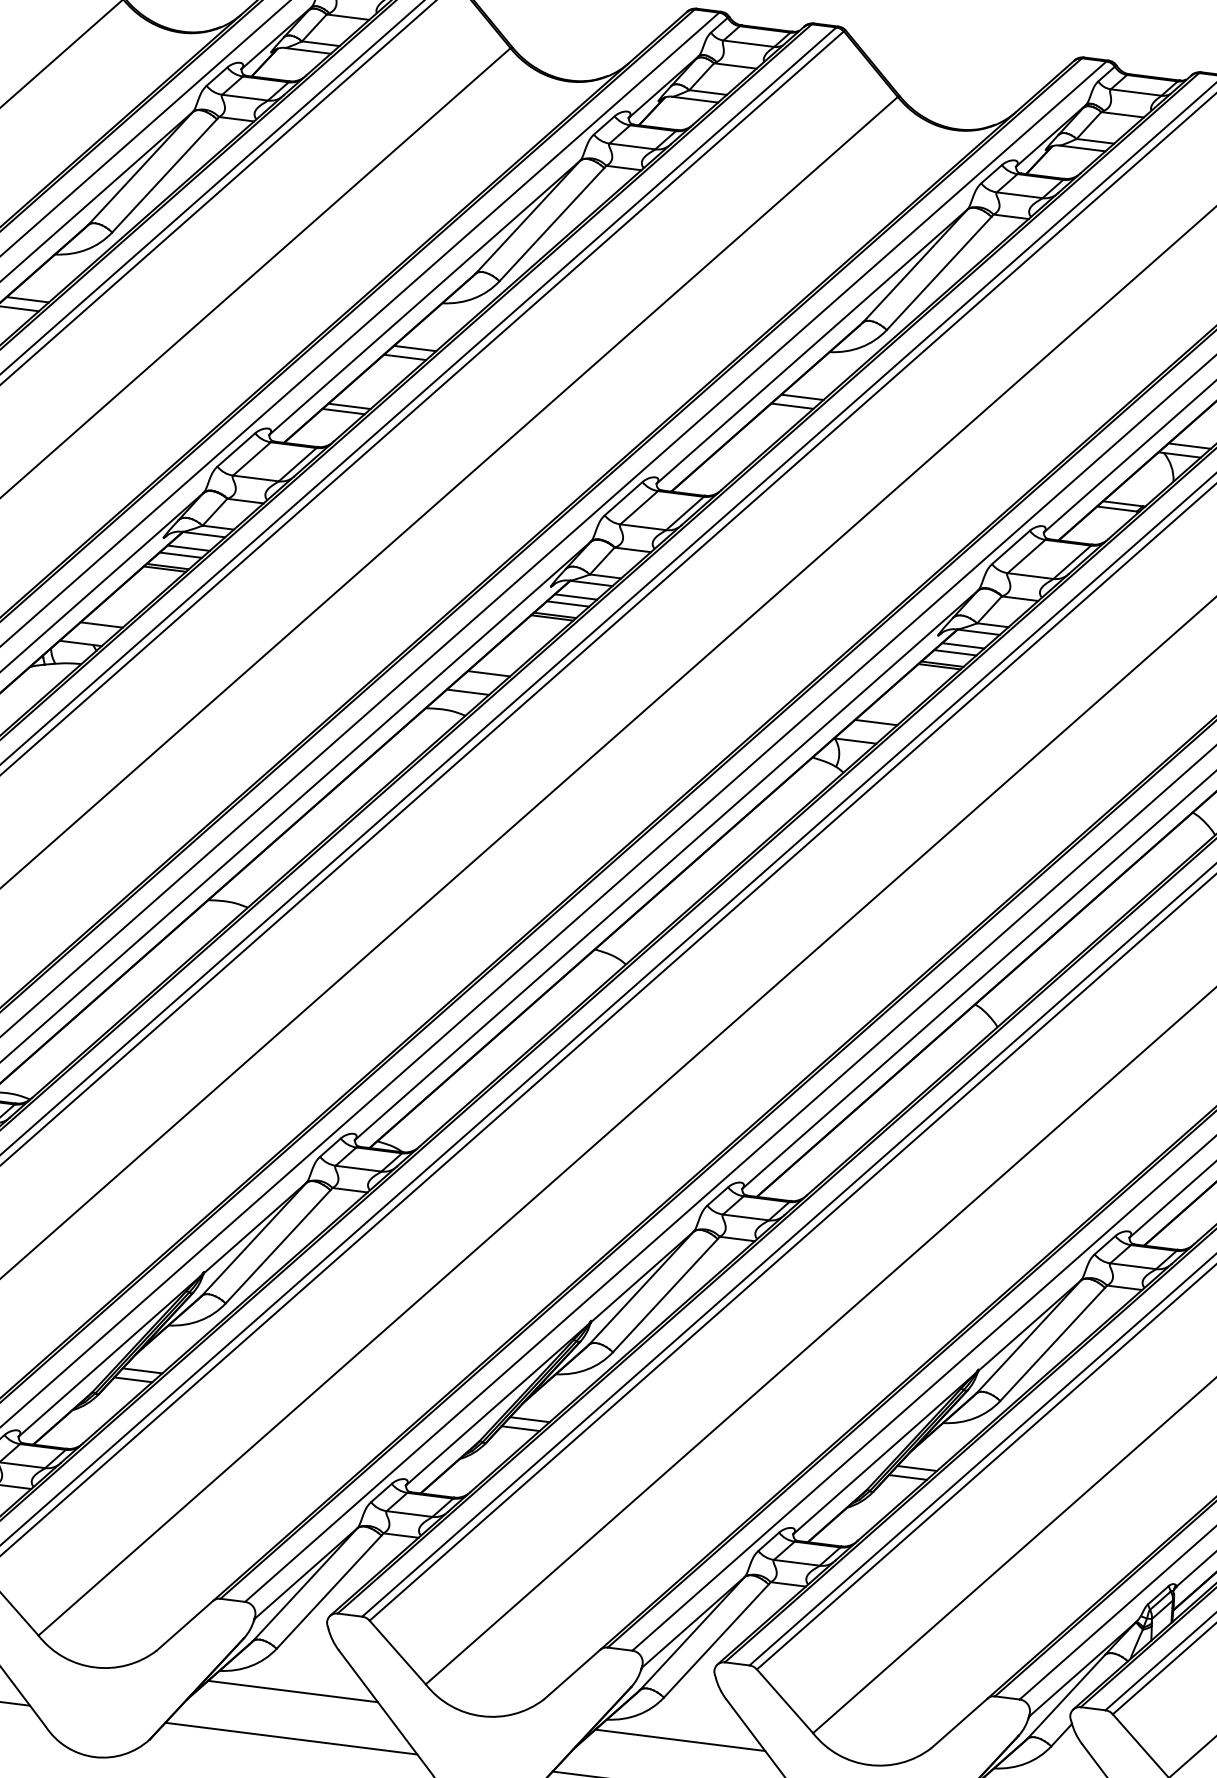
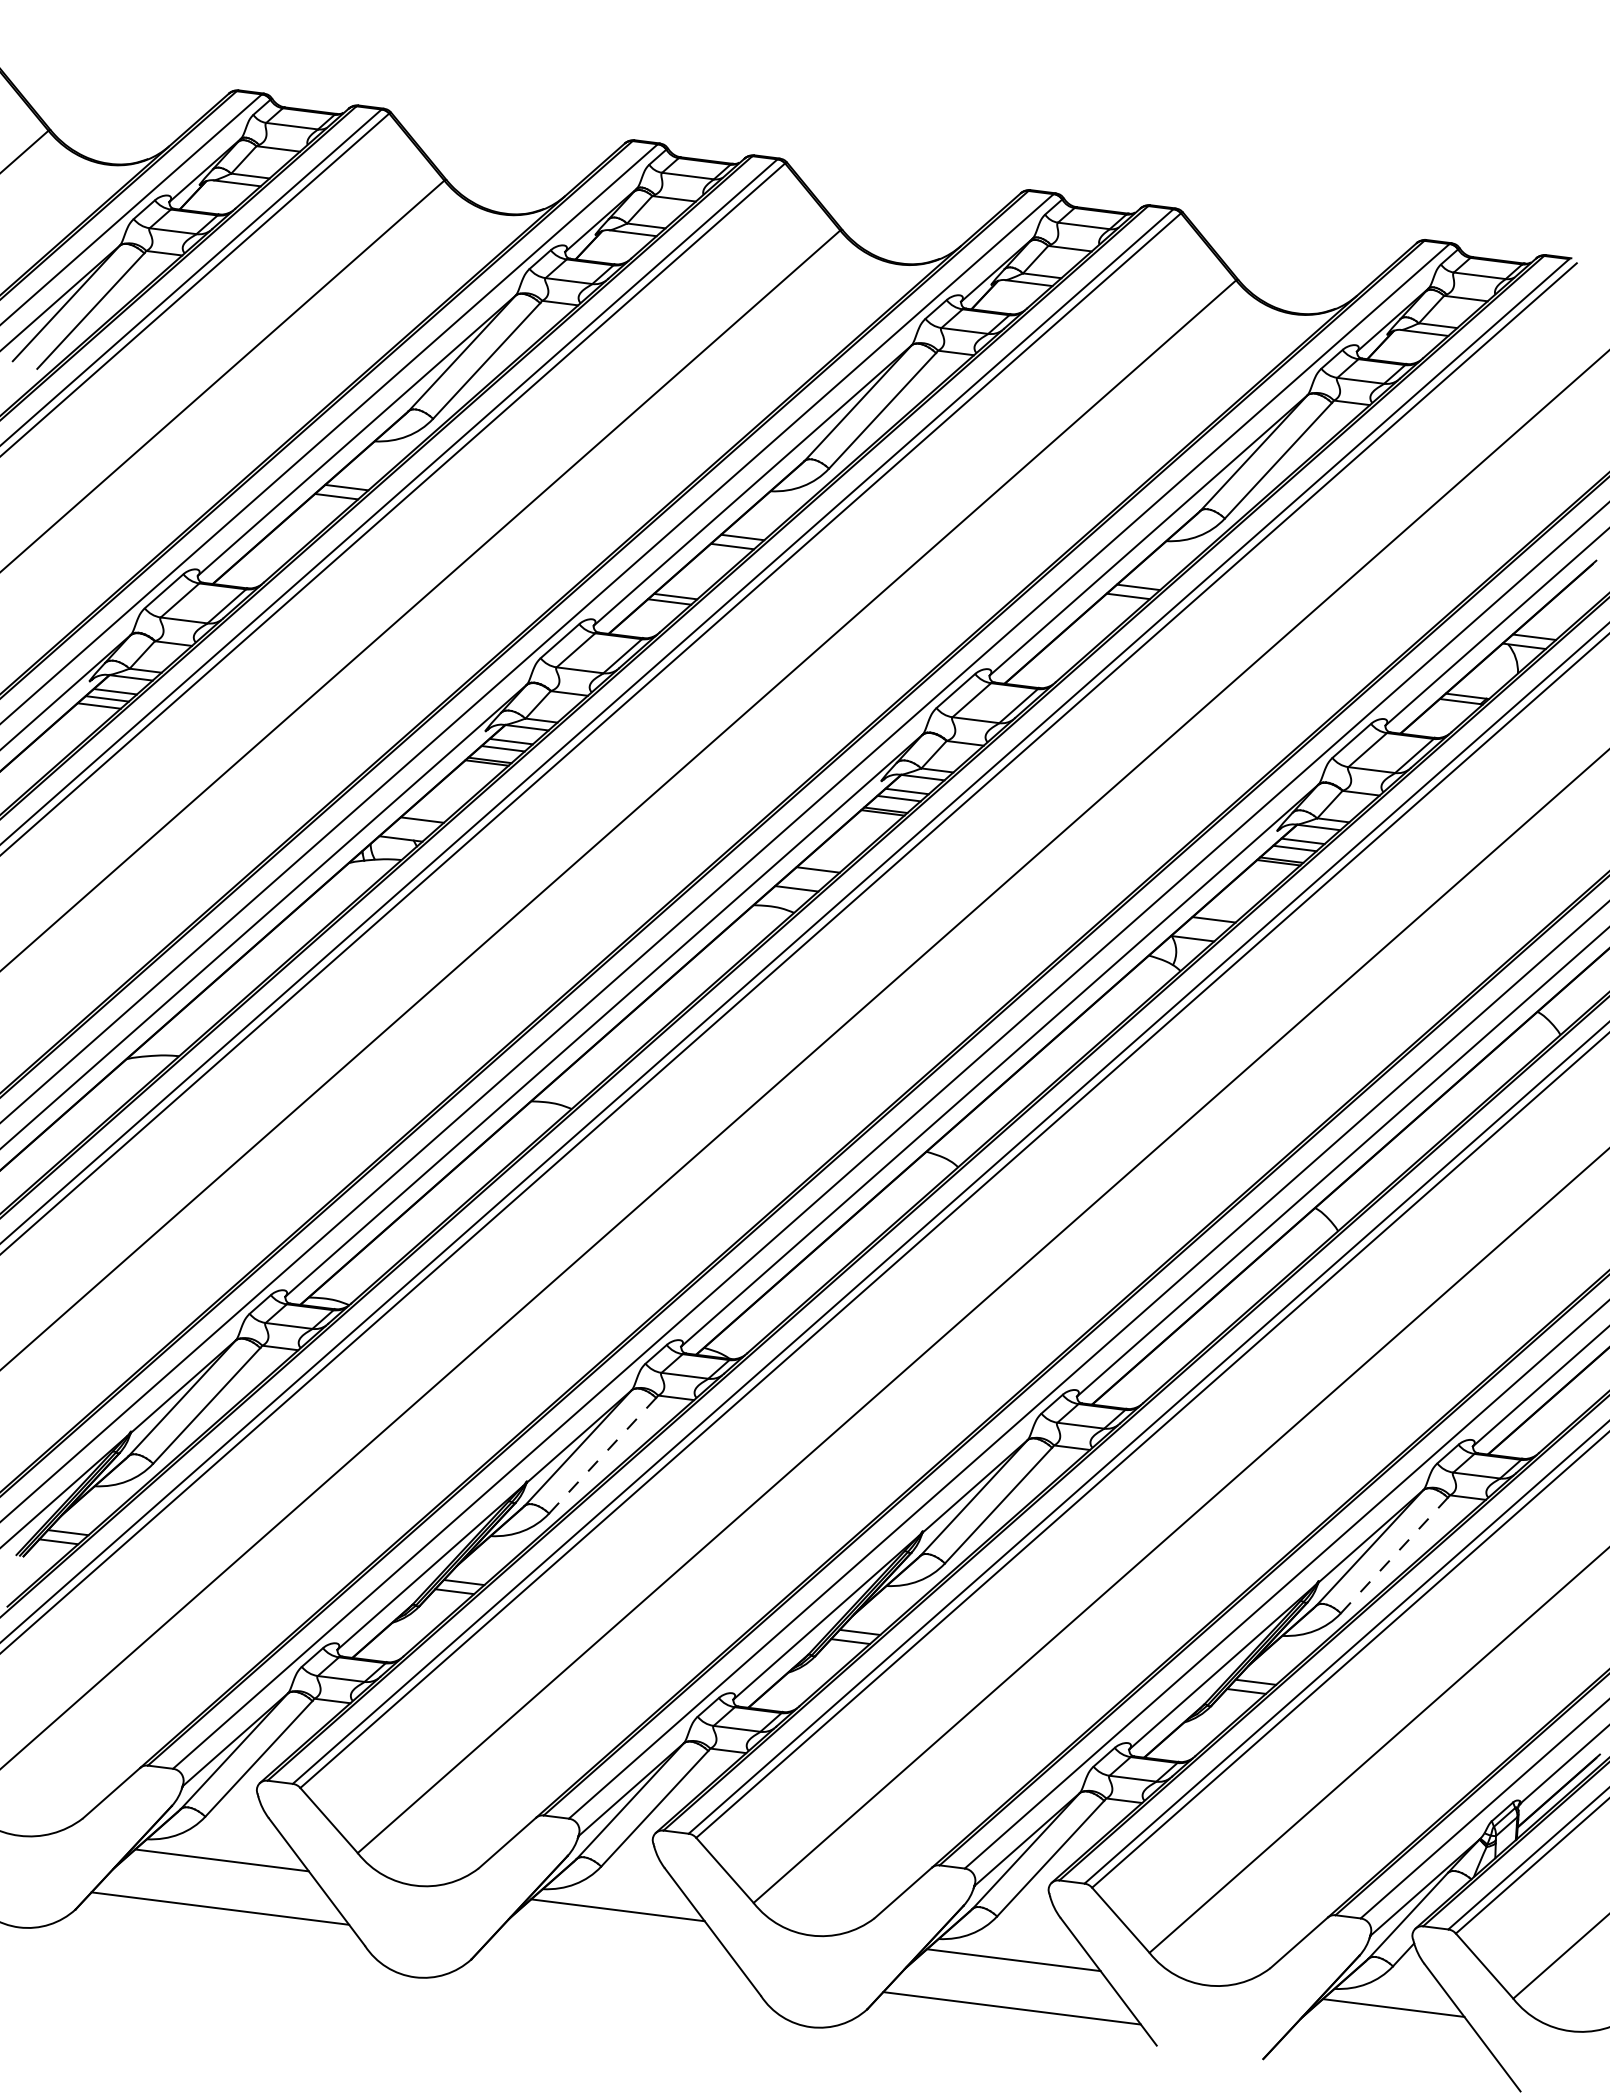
line: (277, 1246) -> (602, 1455), solid -> dashed
line: (1052, 1344) -> (1394, 1555), solid -> dashed
line: (291, 1738) -> (616, 1958), removed

